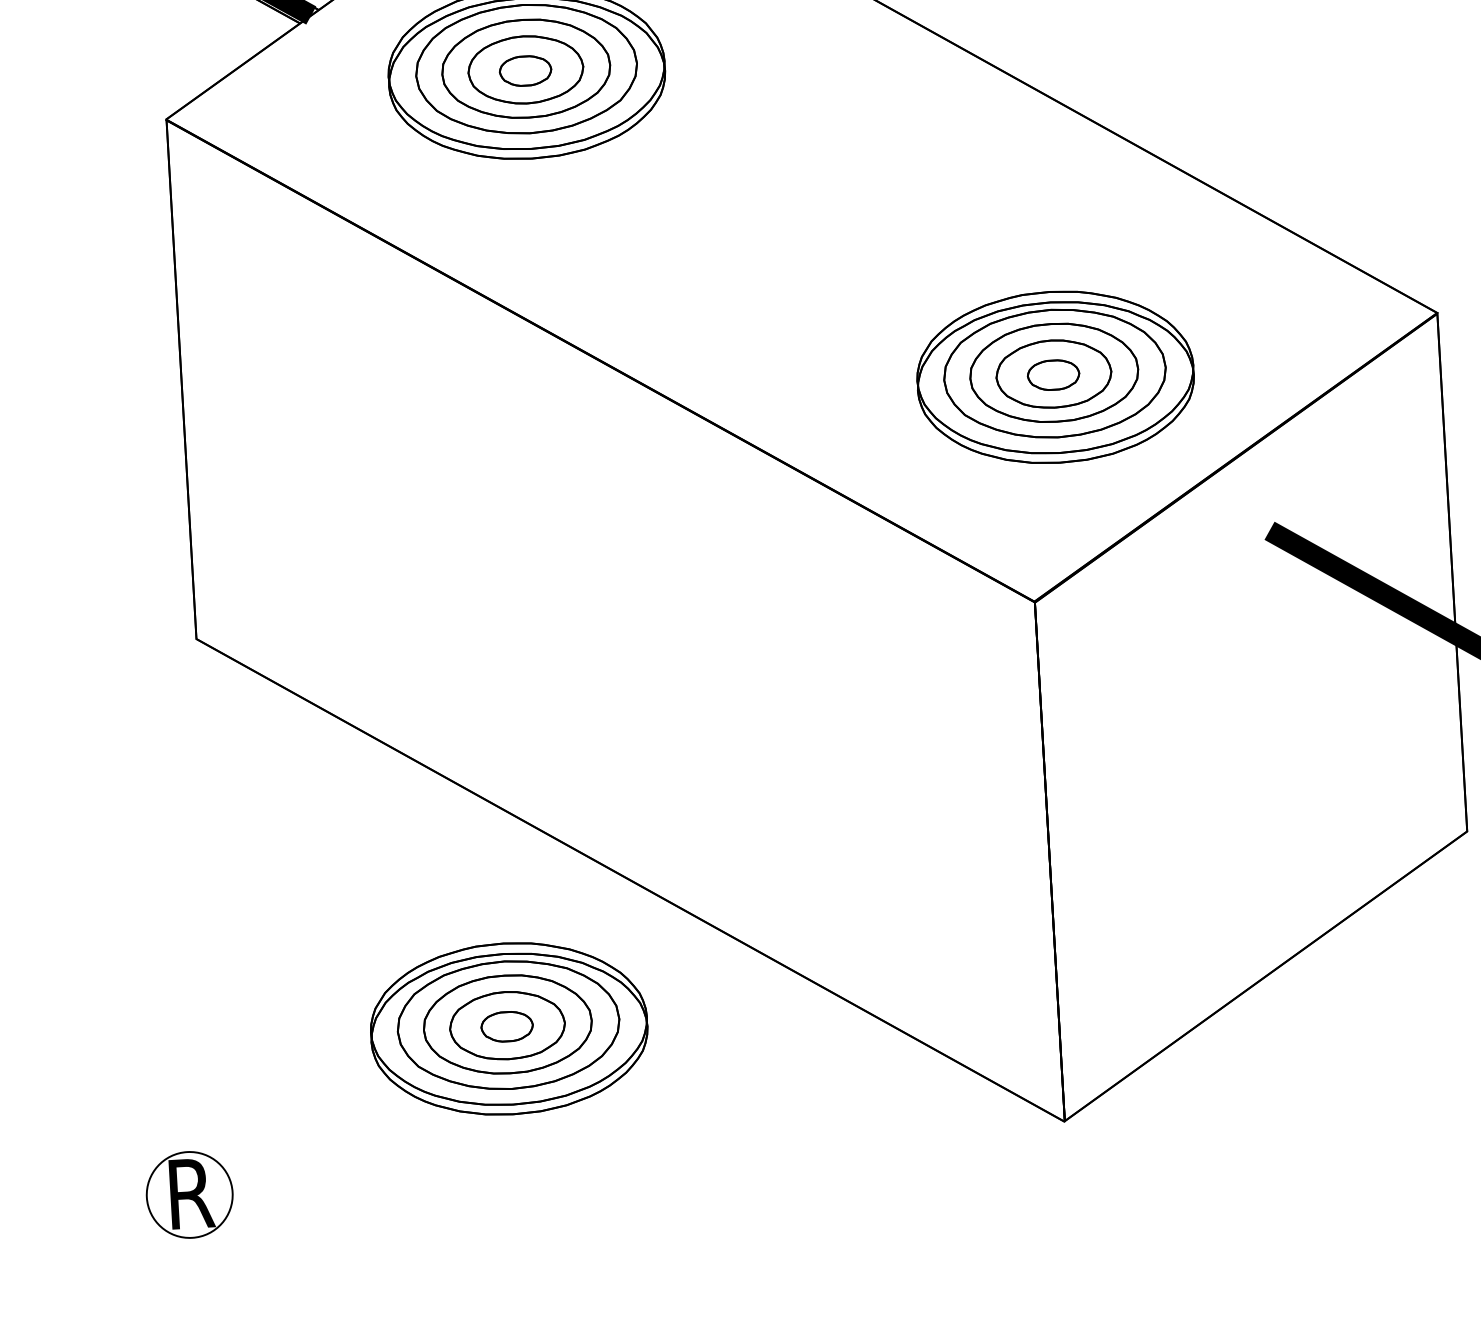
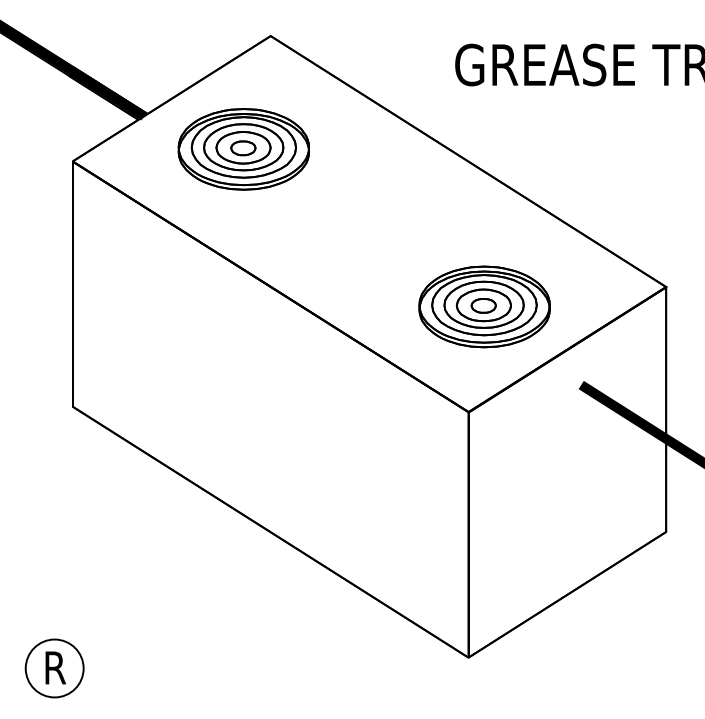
part: (508, 1027) -> (209, 598), removed
circle: (189, 1195) -> (54, 668), size x1.43

